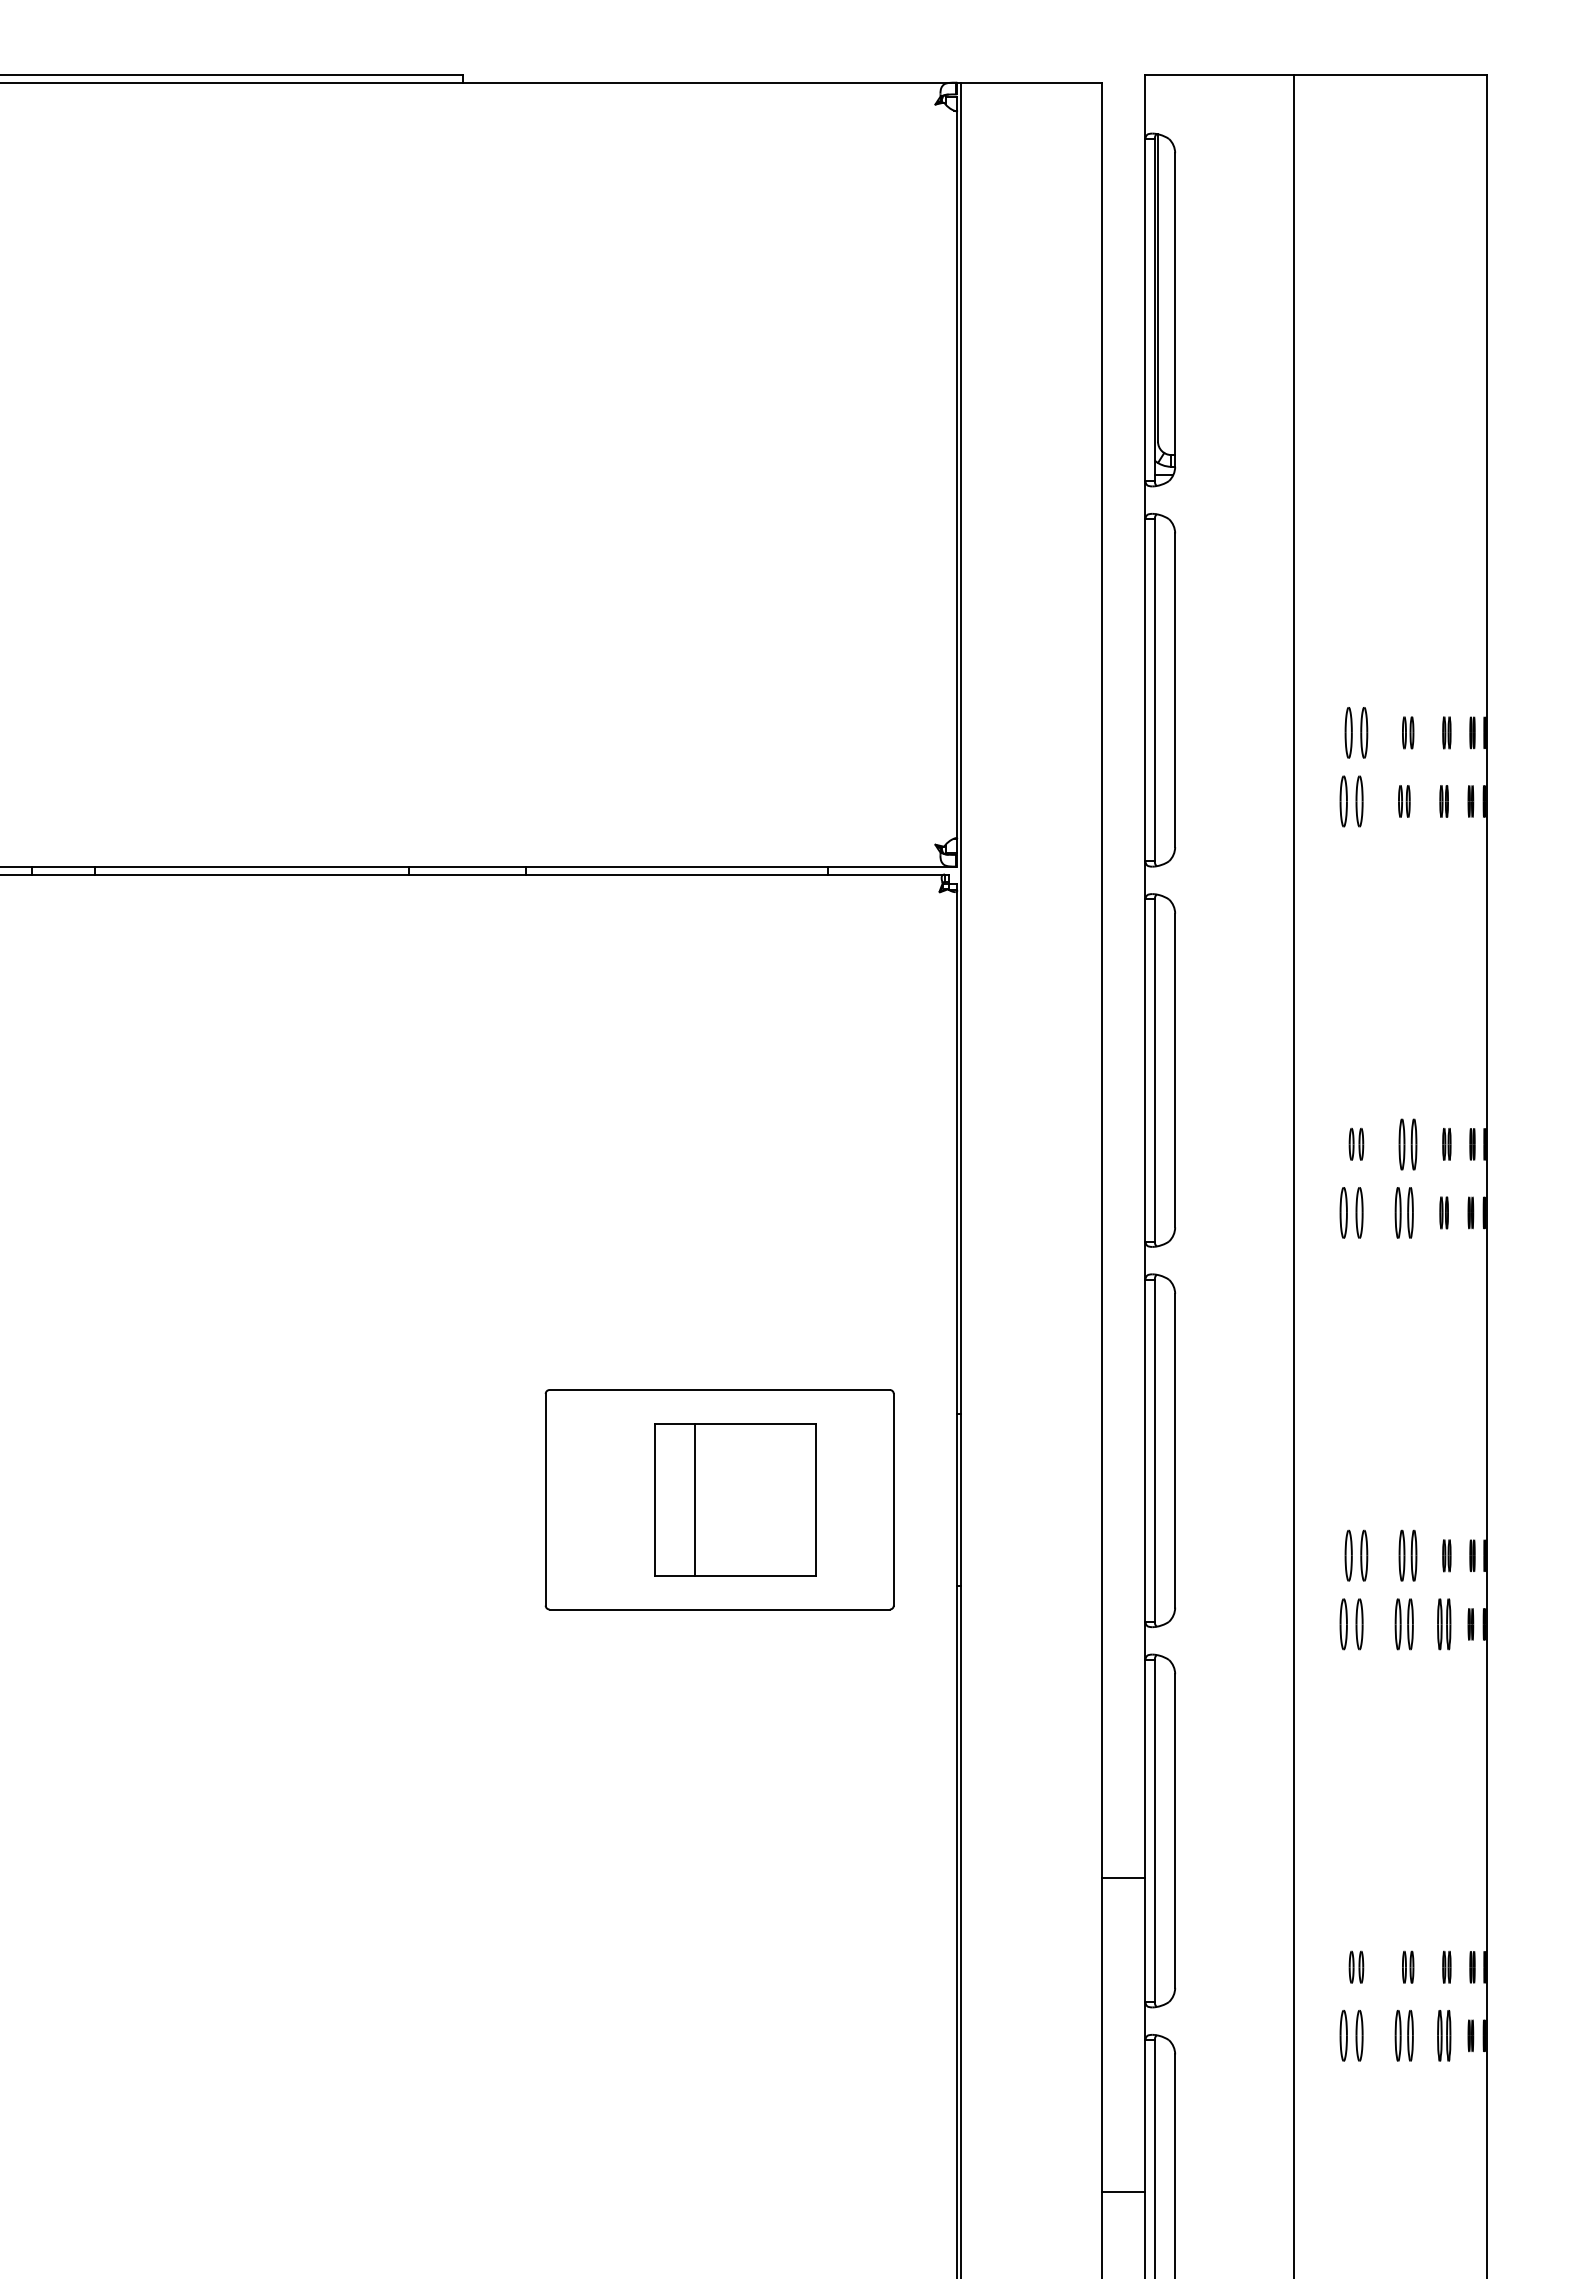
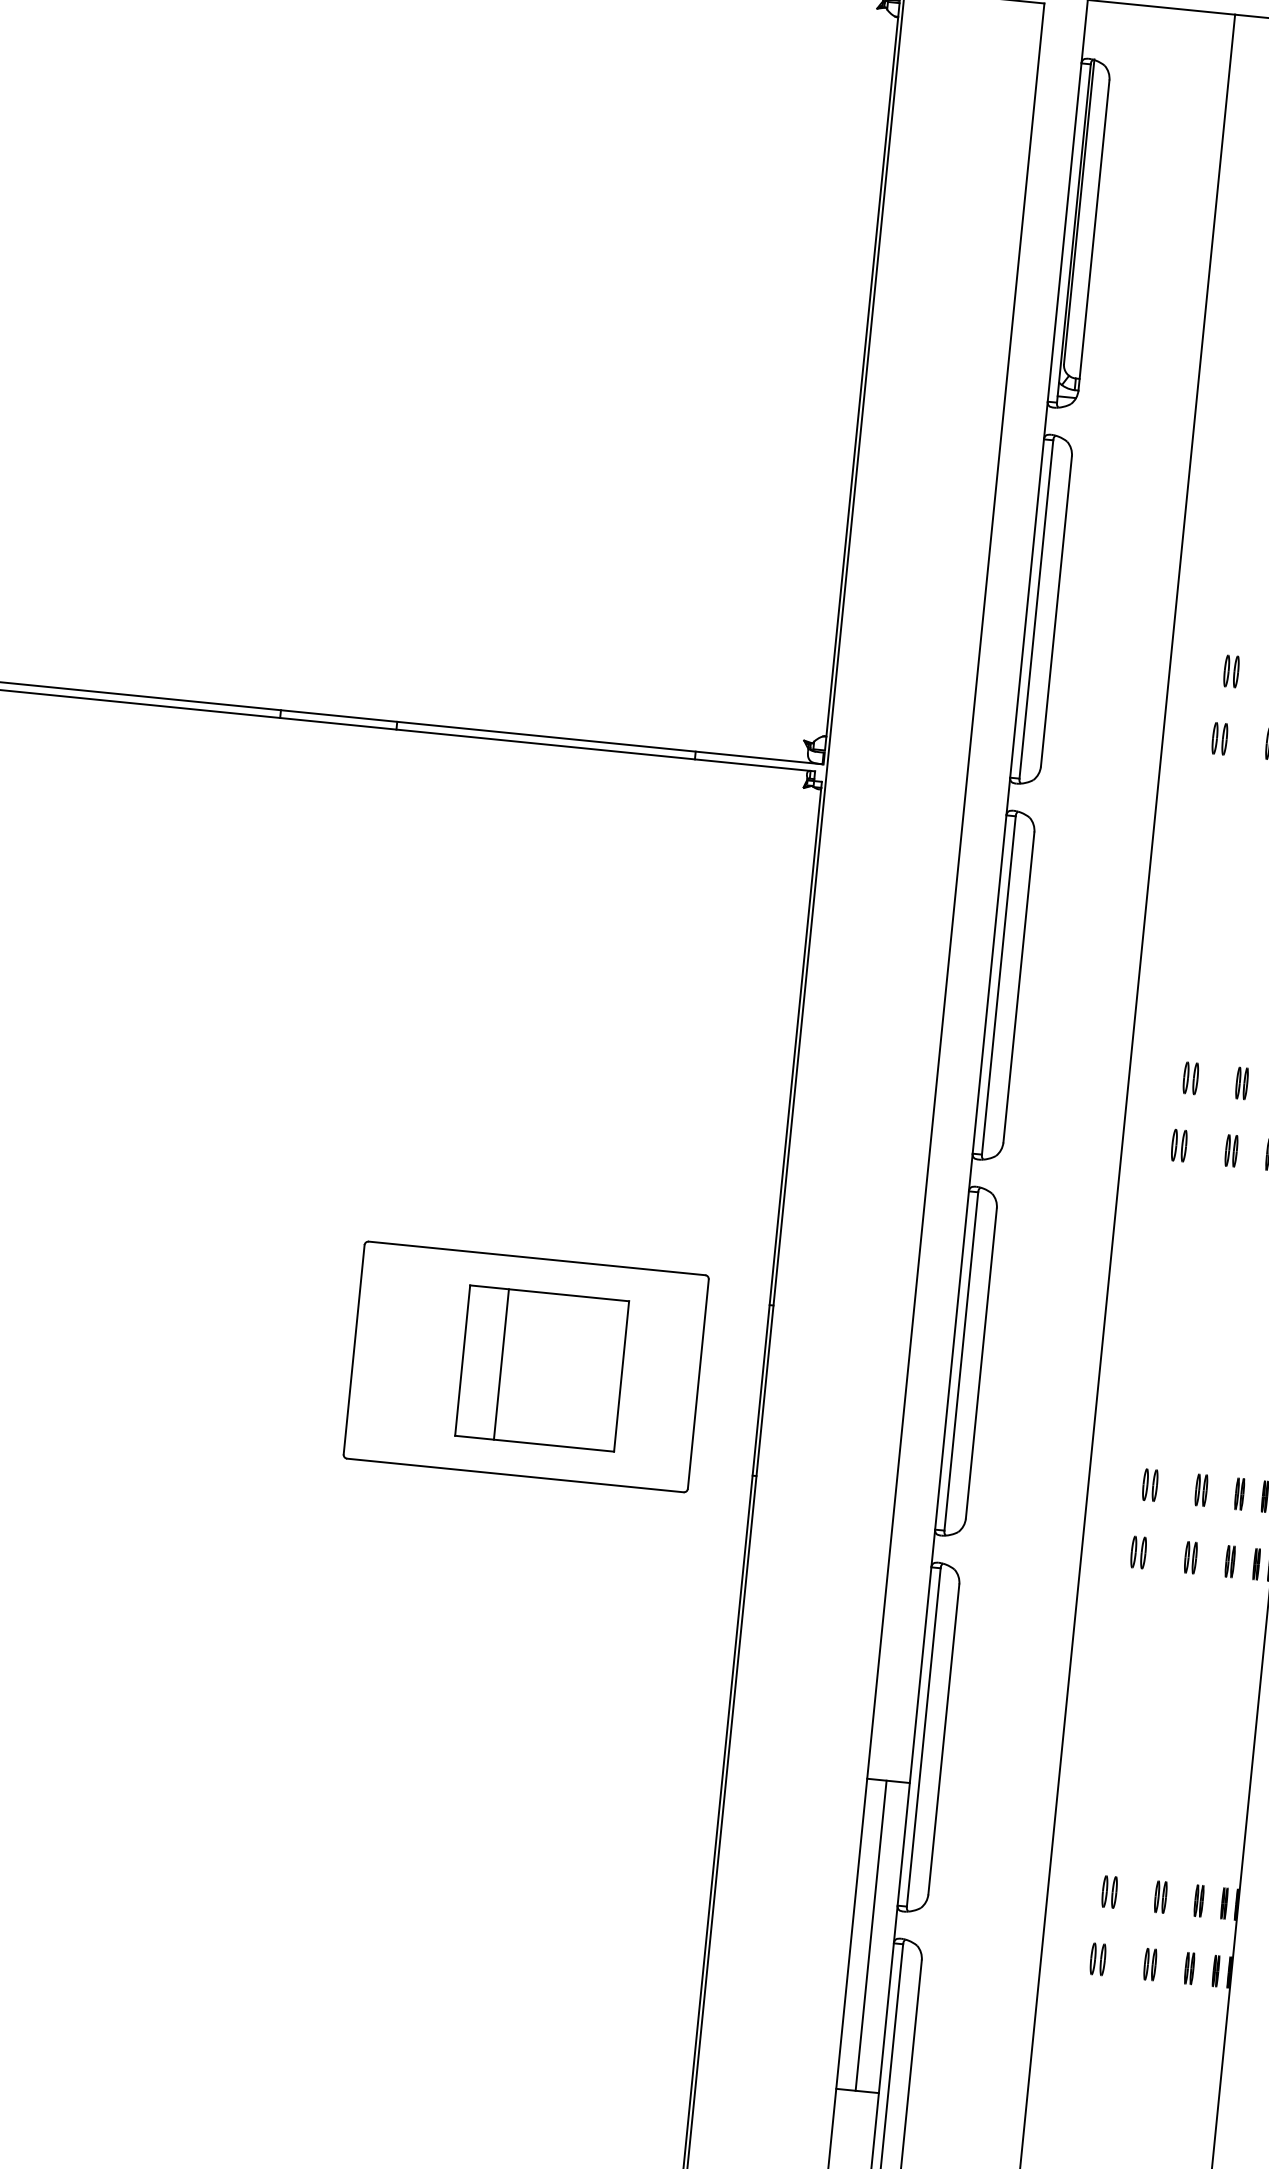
part: (1356, 732) -> (1231, 671), size x0.62
part: (1351, 801) -> (1219, 738), size x0.62
part: (1408, 1143) -> (1242, 1082), size x0.62
part: (1351, 1212) -> (1179, 1145), size x0.62
part: (1404, 1212) -> (1231, 1150), size x0.62
part: (1356, 1555) -> (1150, 1484), size x0.62
part: (1408, 1555) -> (1201, 1490), size x0.62
part: (1351, 1624) -> (1138, 1552), size x0.62
part: (1404, 1624) -> (1190, 1557), size x0.62
part: (1443, 1624) -> (1229, 1561), size x0.62
line: (1121, 2034) -> (870, 1935), added
part: (1351, 2035) -> (1098, 1959), size x0.62
part: (1404, 2035) -> (1150, 1964), size x0.62
part: (1443, 2035) -> (1188, 1968), size x0.62

